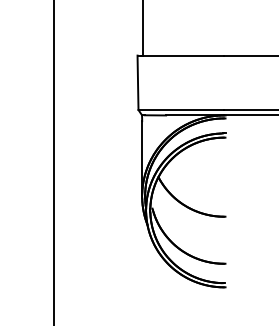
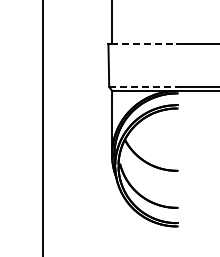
line: (182, 55) -> (143, 43), solid -> dashed
line: (180, 109) -> (142, 86), solid -> dashed

